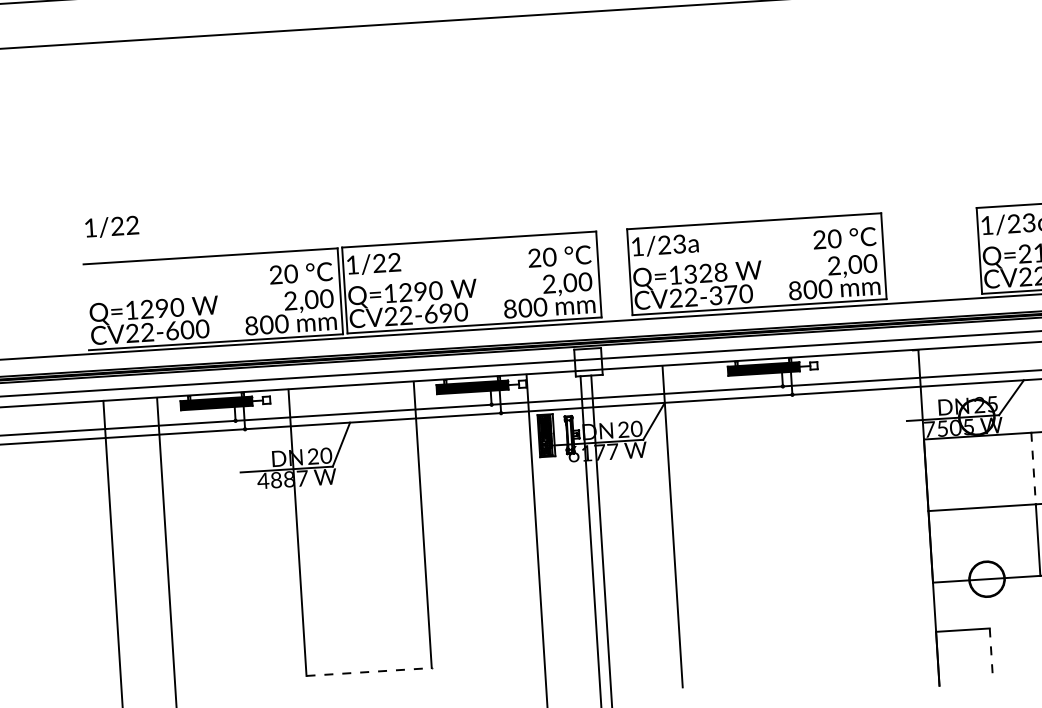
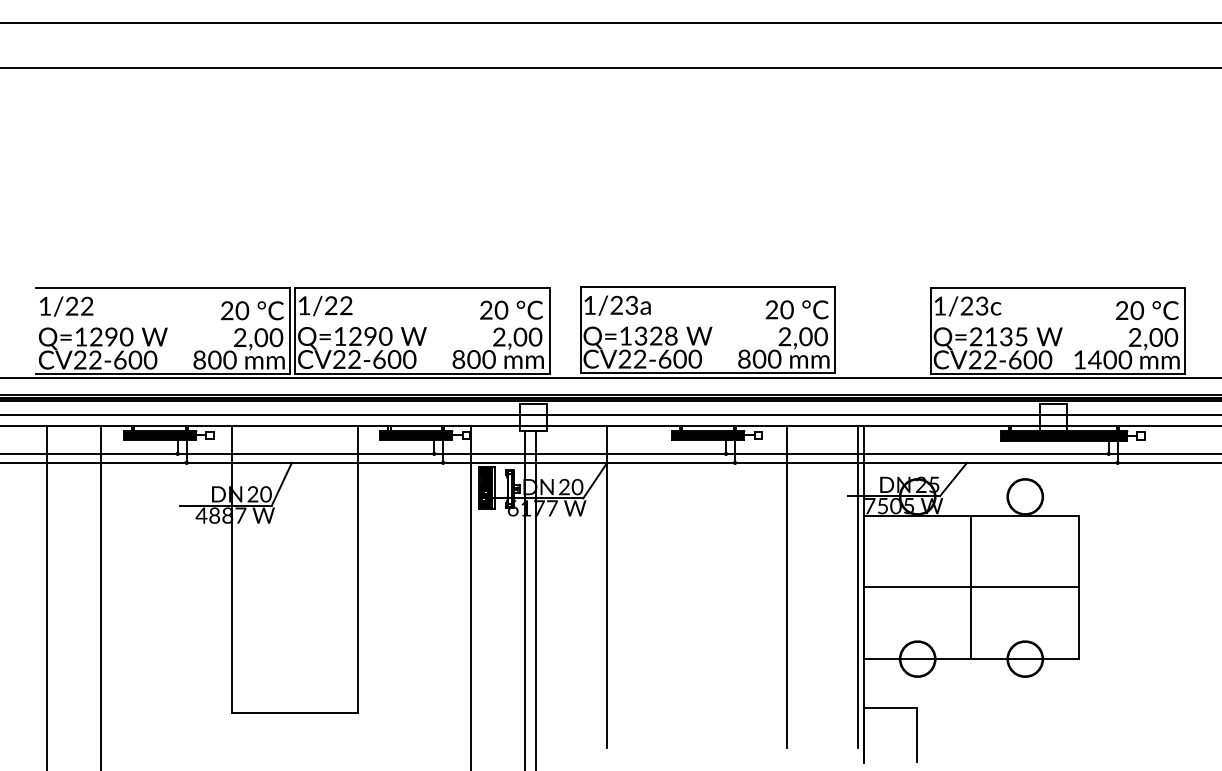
text: (111, 226) -> (66, 306), moved
text: (723, 294) -> (672, 358), CV22-370 -> CV22-600
text: (446, 313) -> (394, 359), CV22-690 -> CV22-600
line: (1033, 468) -> (971, 551), dashed -> solid
line: (923, 510) -> (858, 586), added
line: (851, 514) -> (786, 586), added
line: (991, 655) -> (917, 735), dashed -> solid
line: (369, 671) -> (295, 712), dashed -> solid

